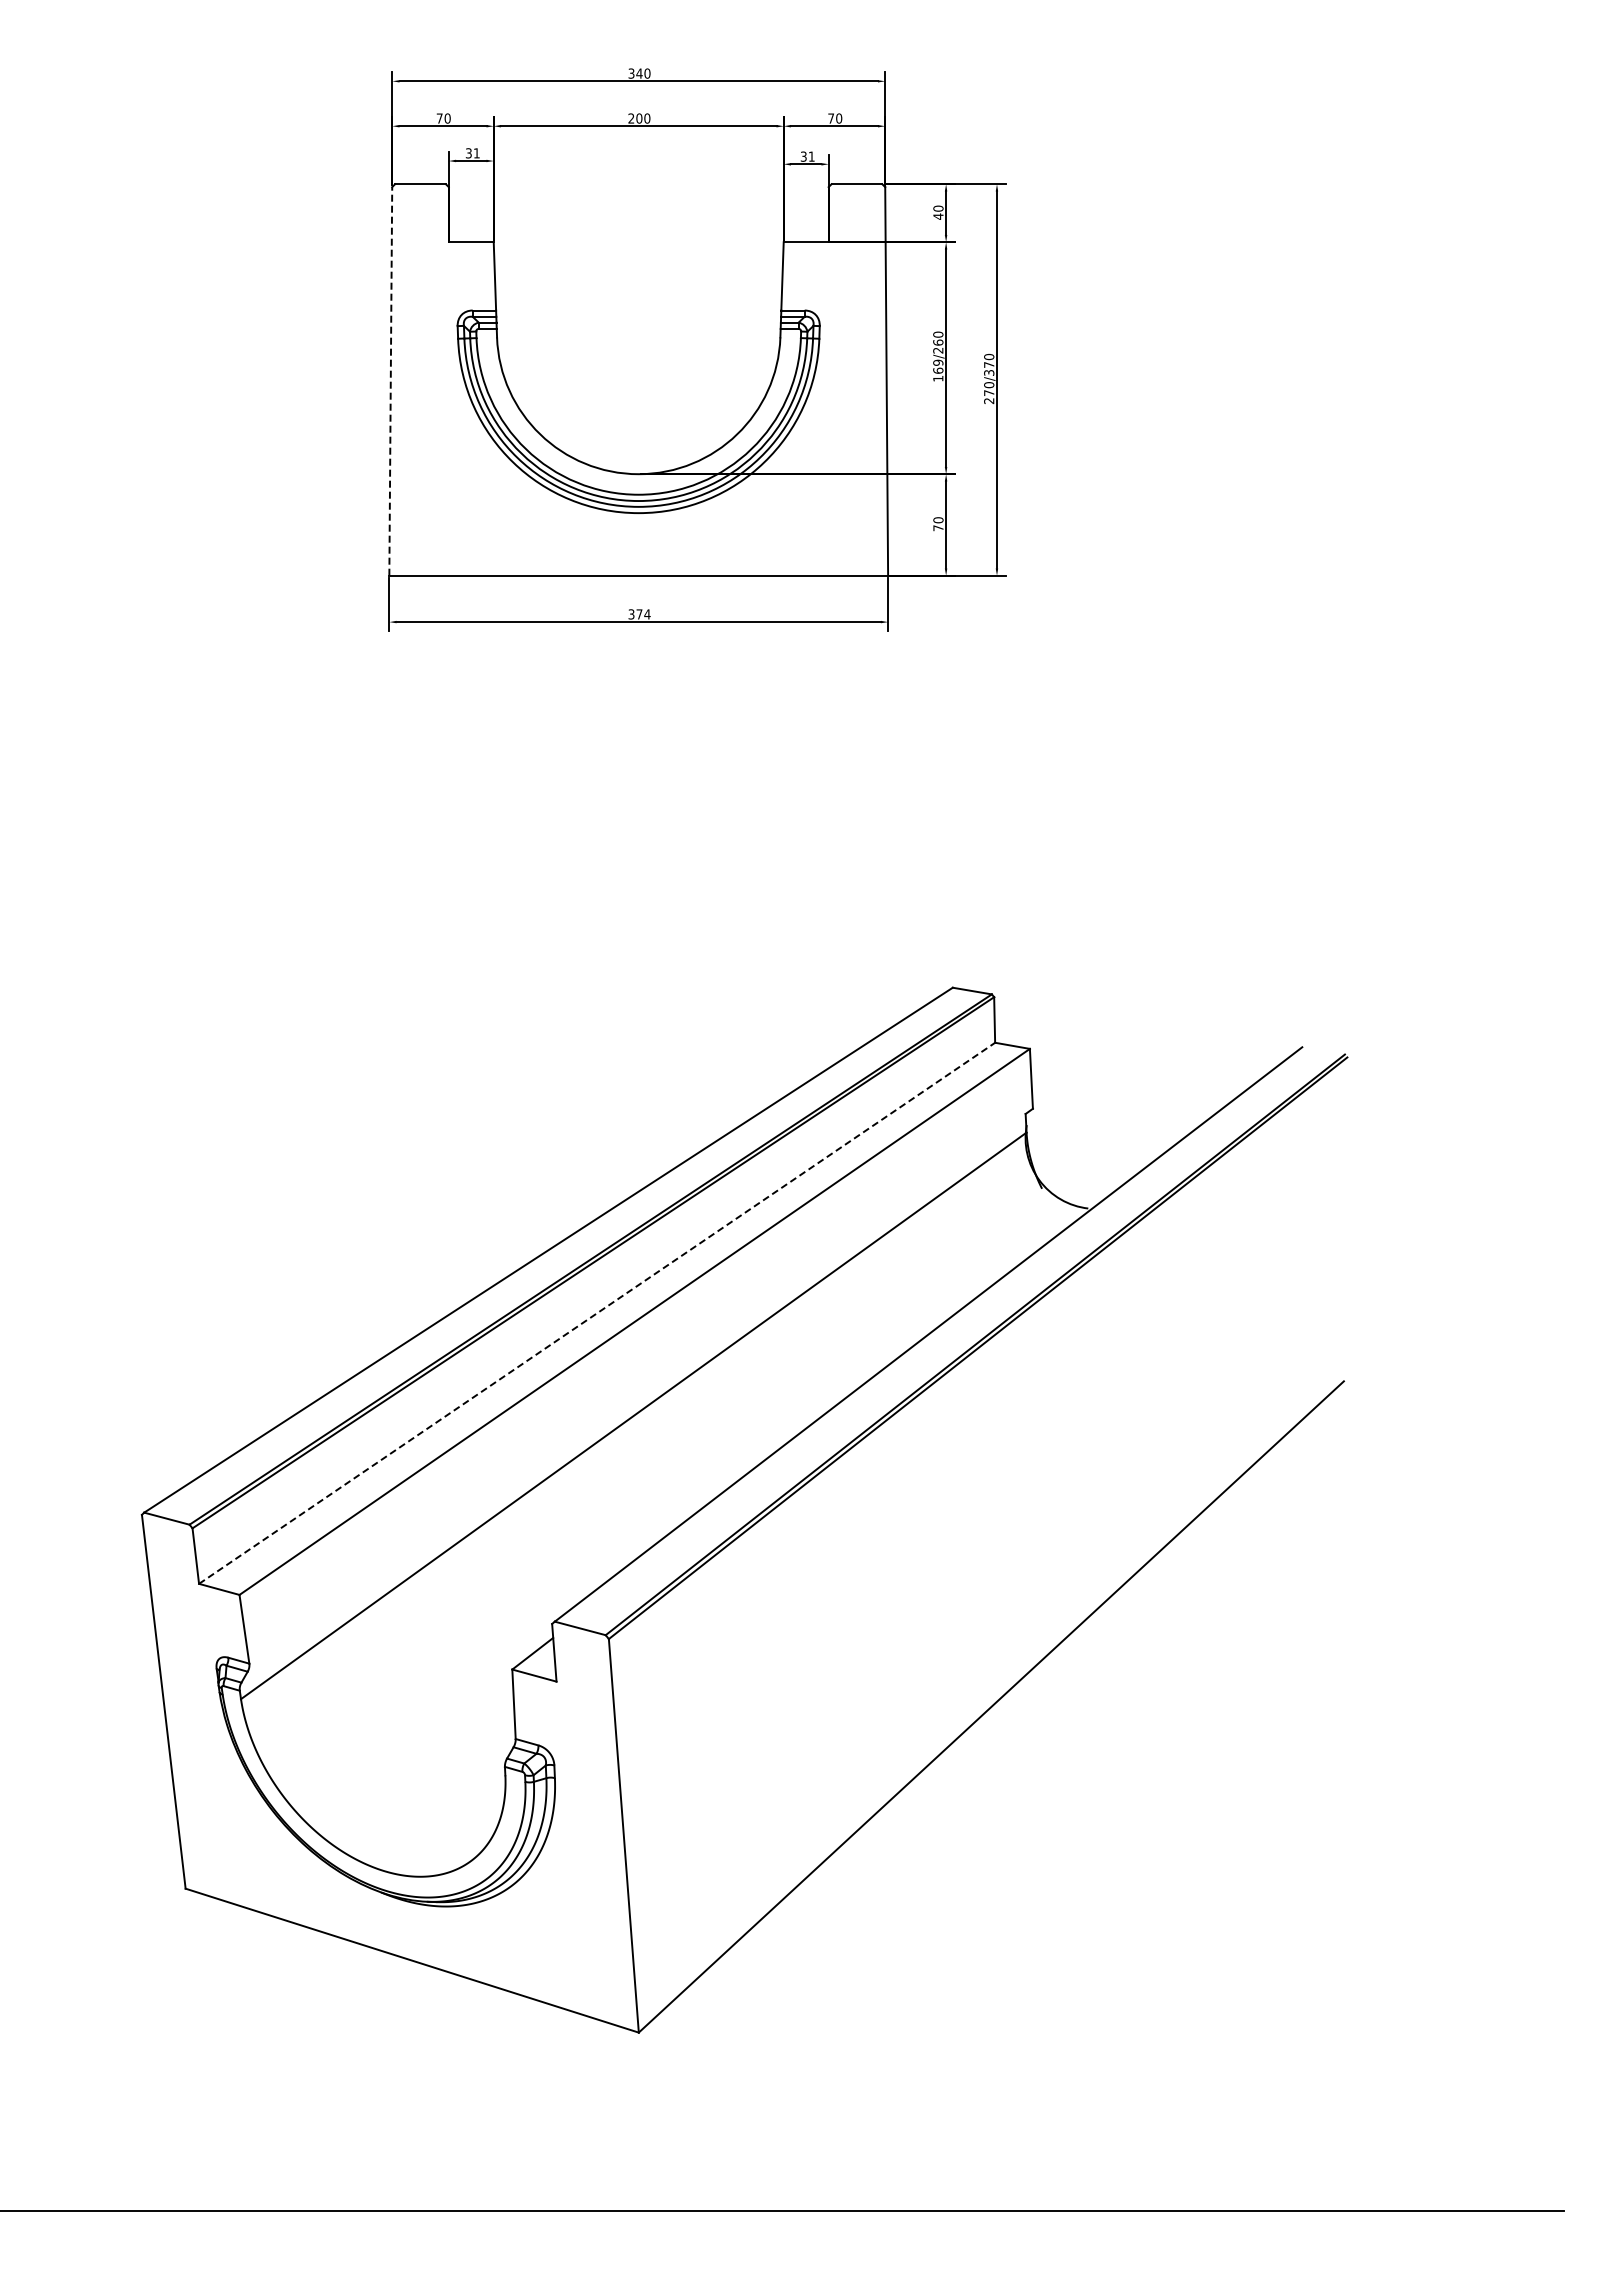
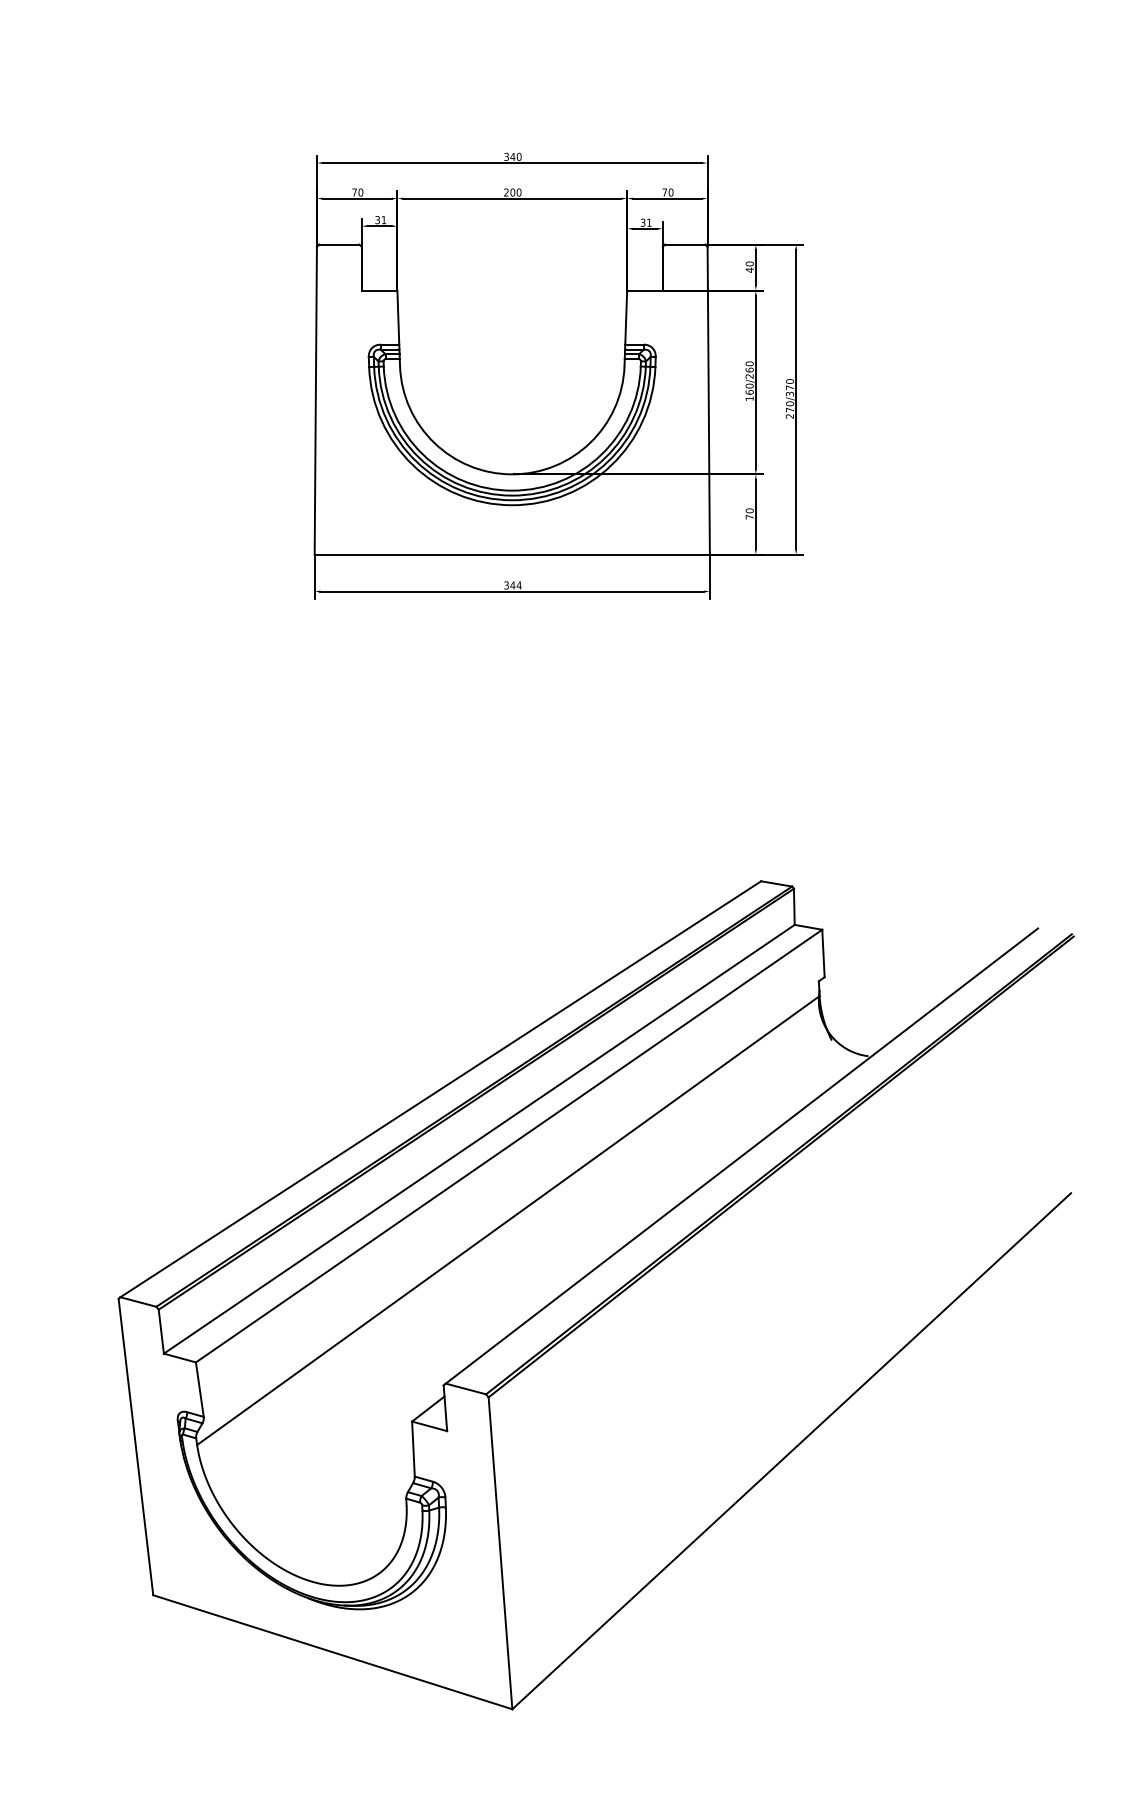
text: (938, 362) -> (749, 385), 169/260 -> 160/260
line: (390, 380) -> (315, 400), dashed -> solid
text: (639, 614) -> (512, 585), 374 -> 344
line: (597, 1313) -> (479, 1139), dashed -> solid

